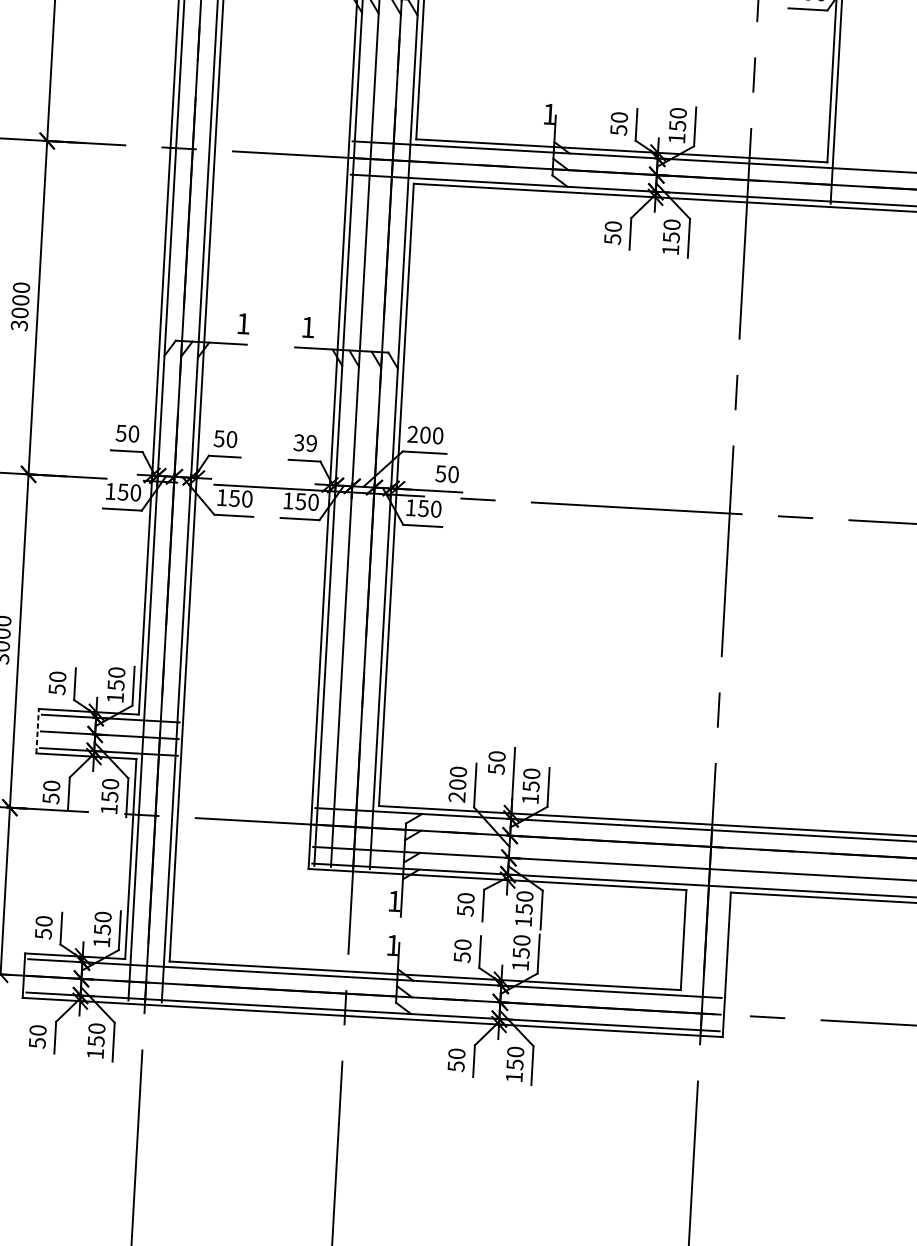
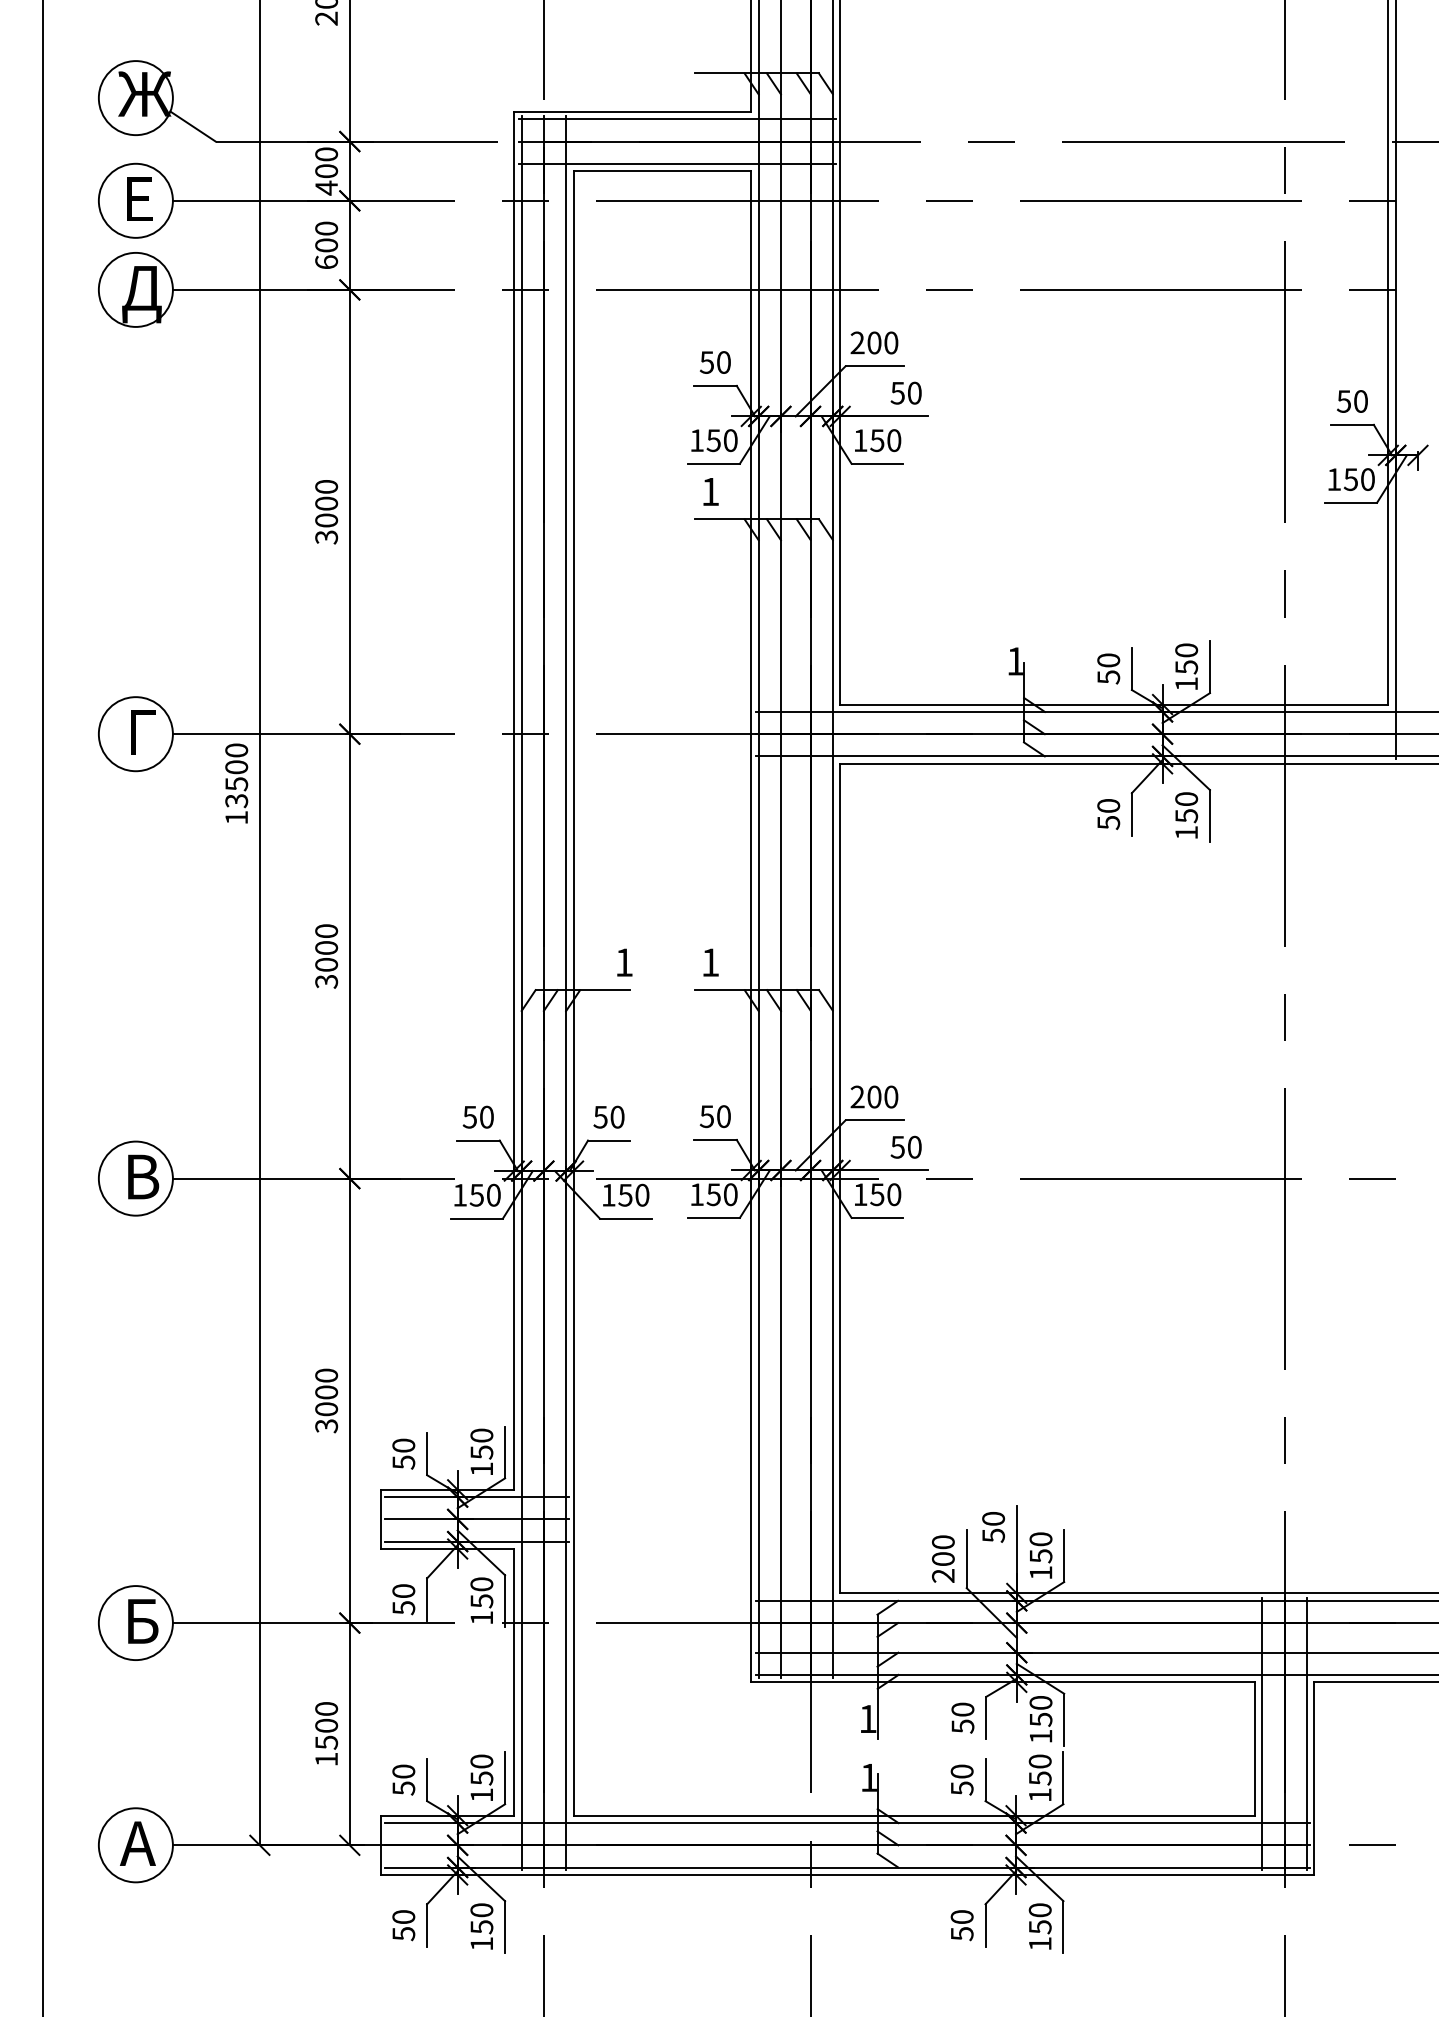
text: (305, 443) -> (715, 1116), 39 -> 50
line: (37, 731) -> (380, 1519), dashed -> solid
line: (689, 928) -> (1262, 1733), added
line: (722, 930) -> (1306, 1733), added

